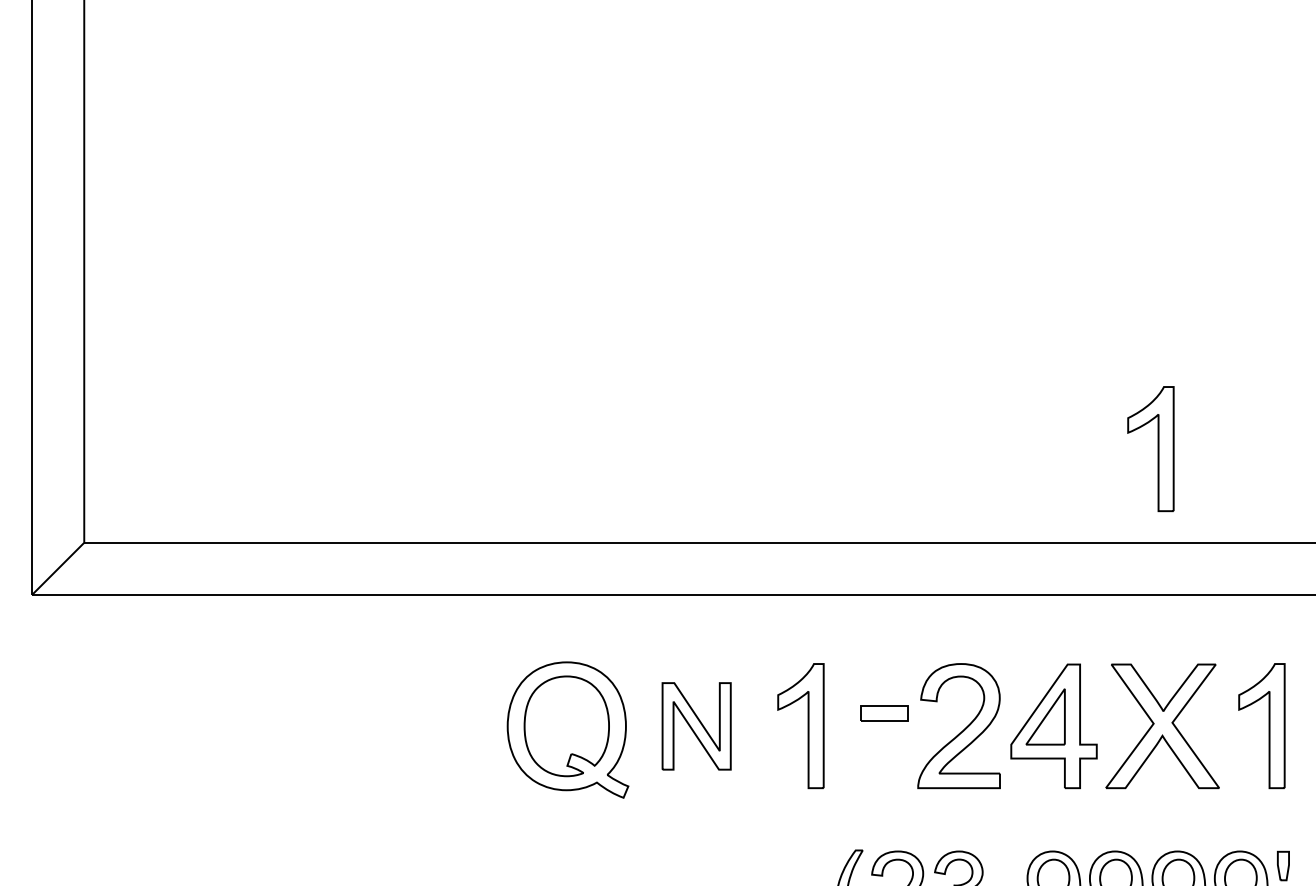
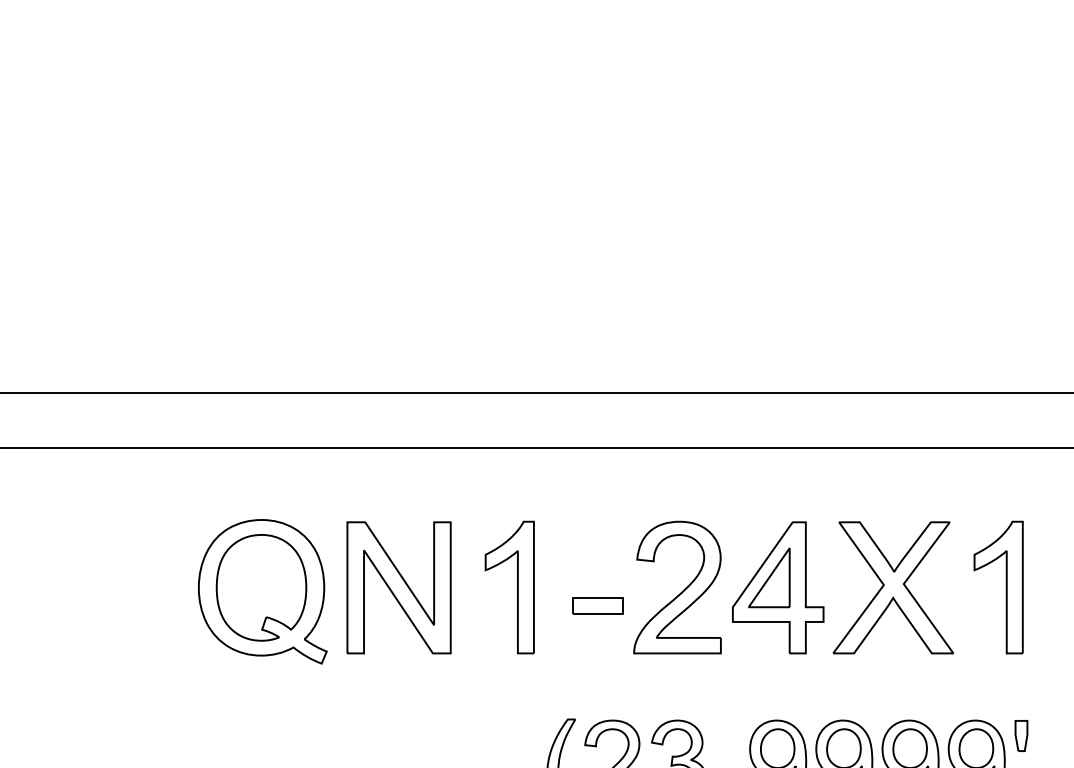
part: (1157, 449) -> (887, 294), removed
part: (884, 713) -> (598, 606), moved
part: (696, 726) -> (399, 588), size x1.43

